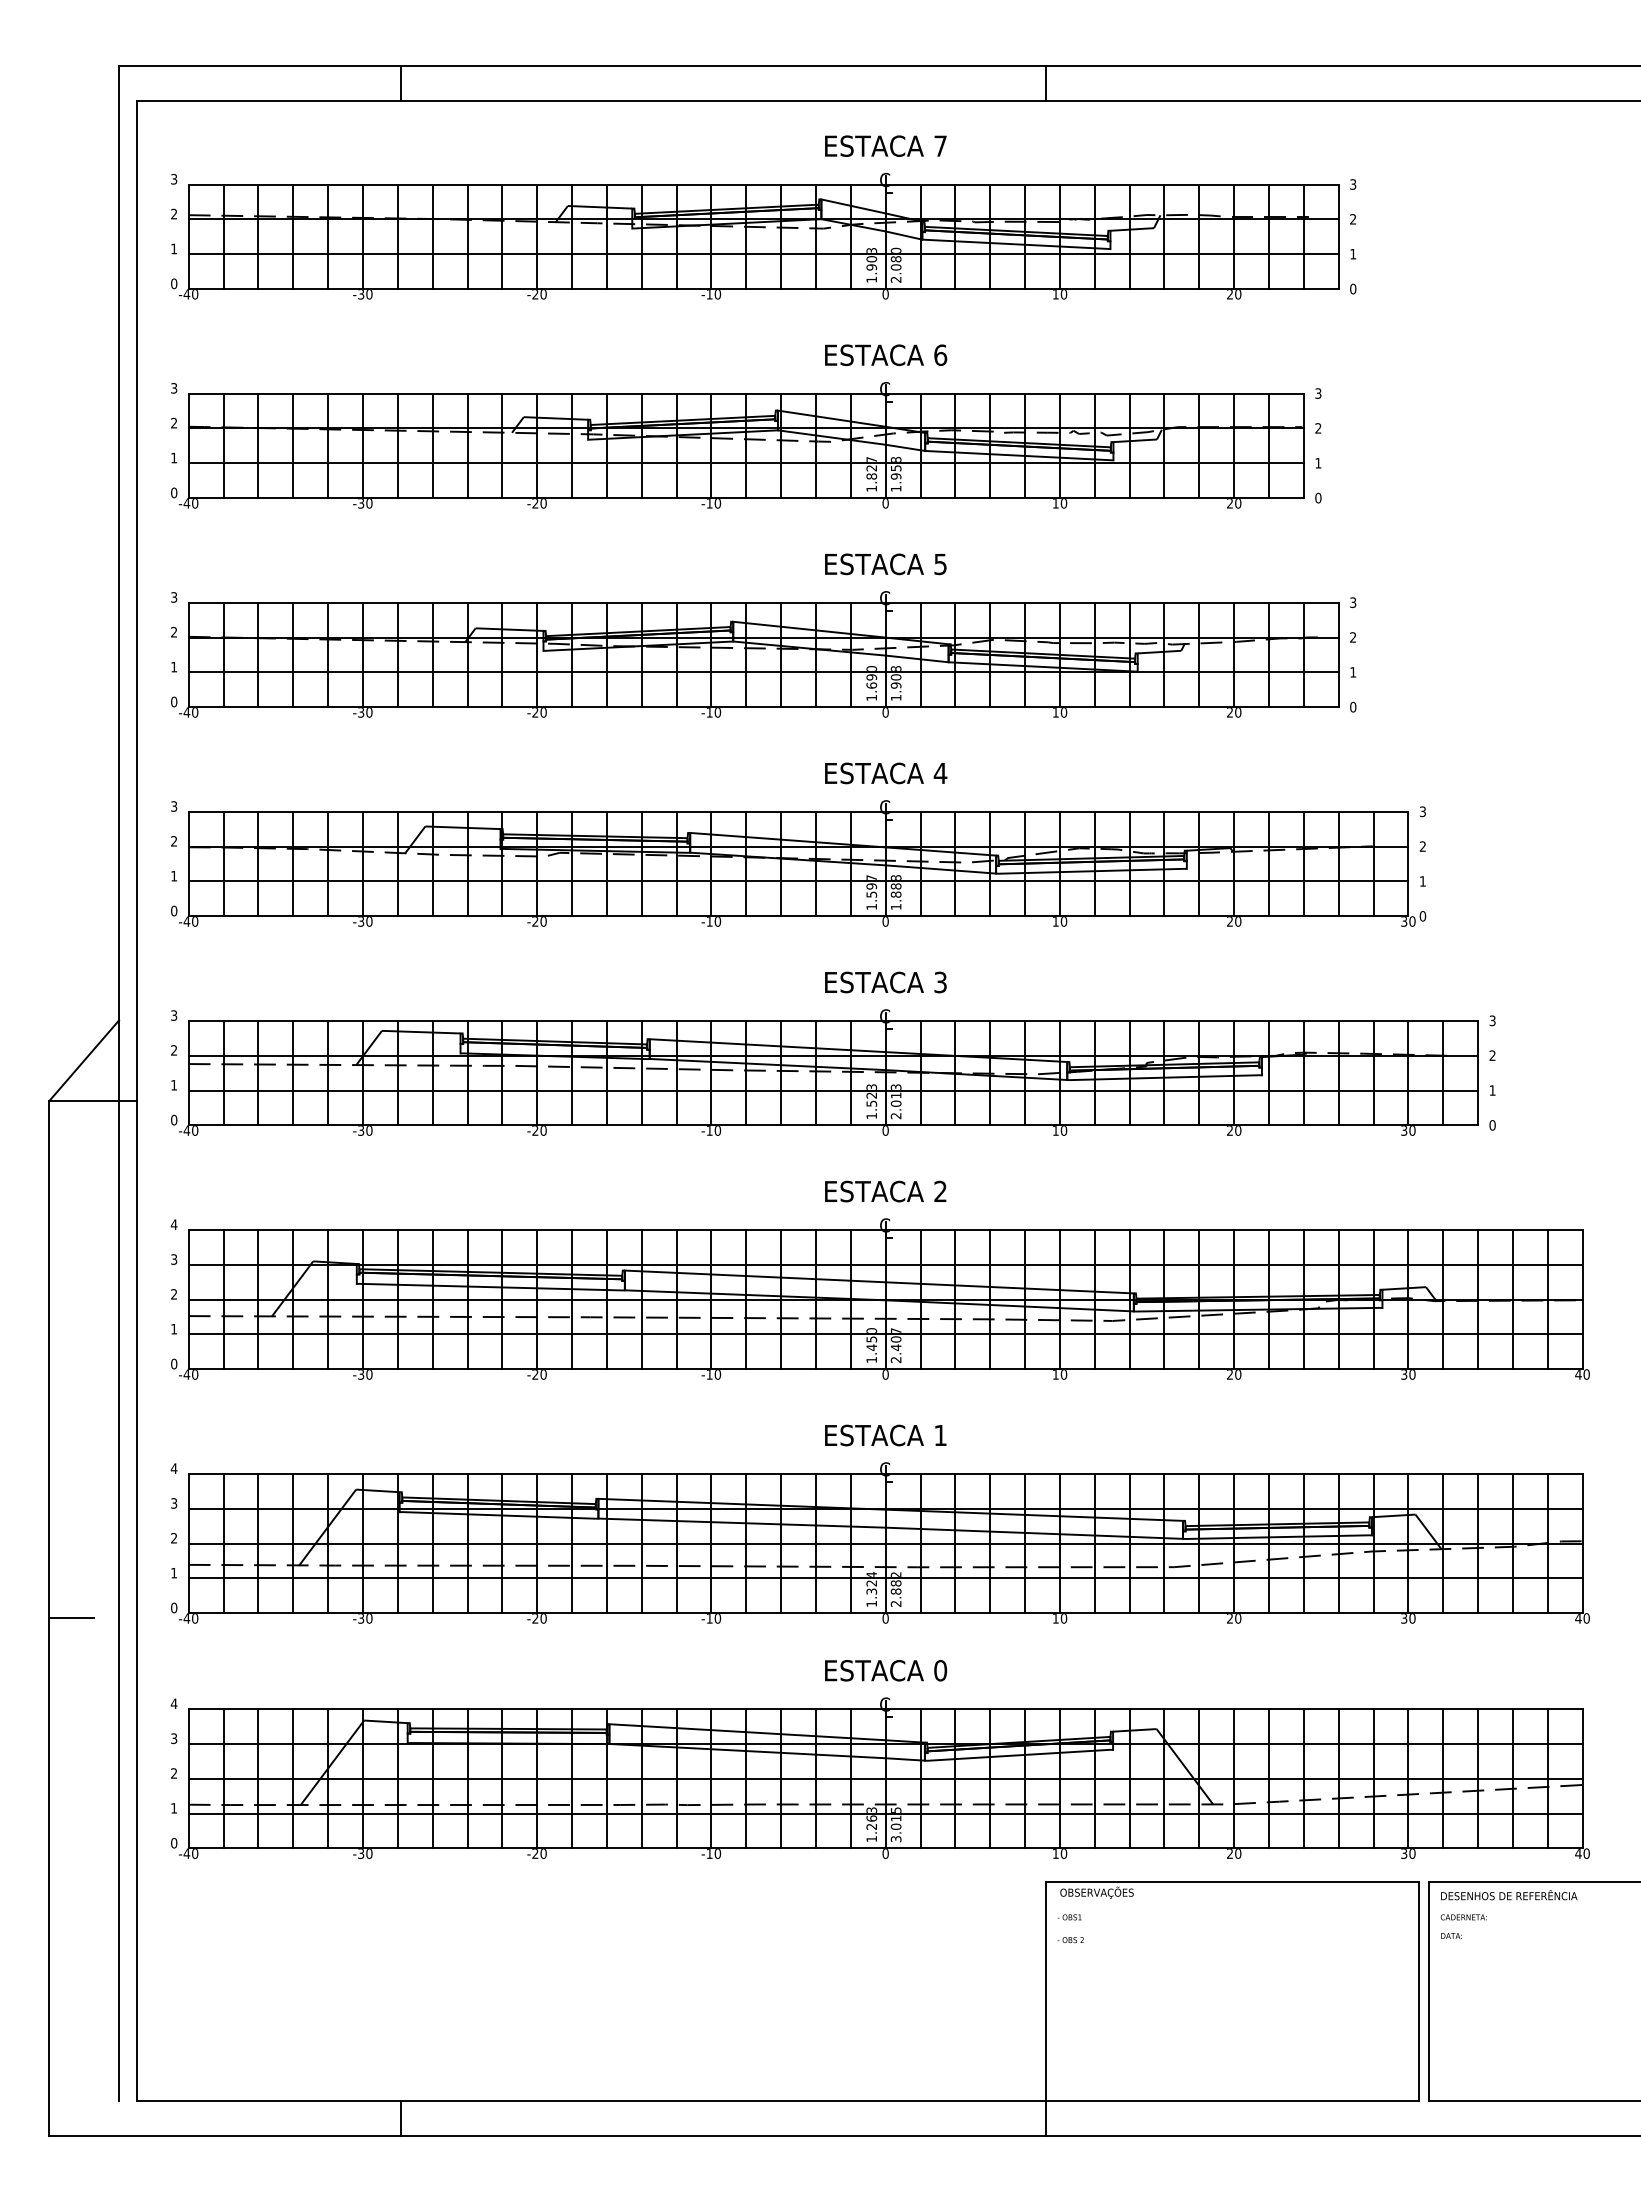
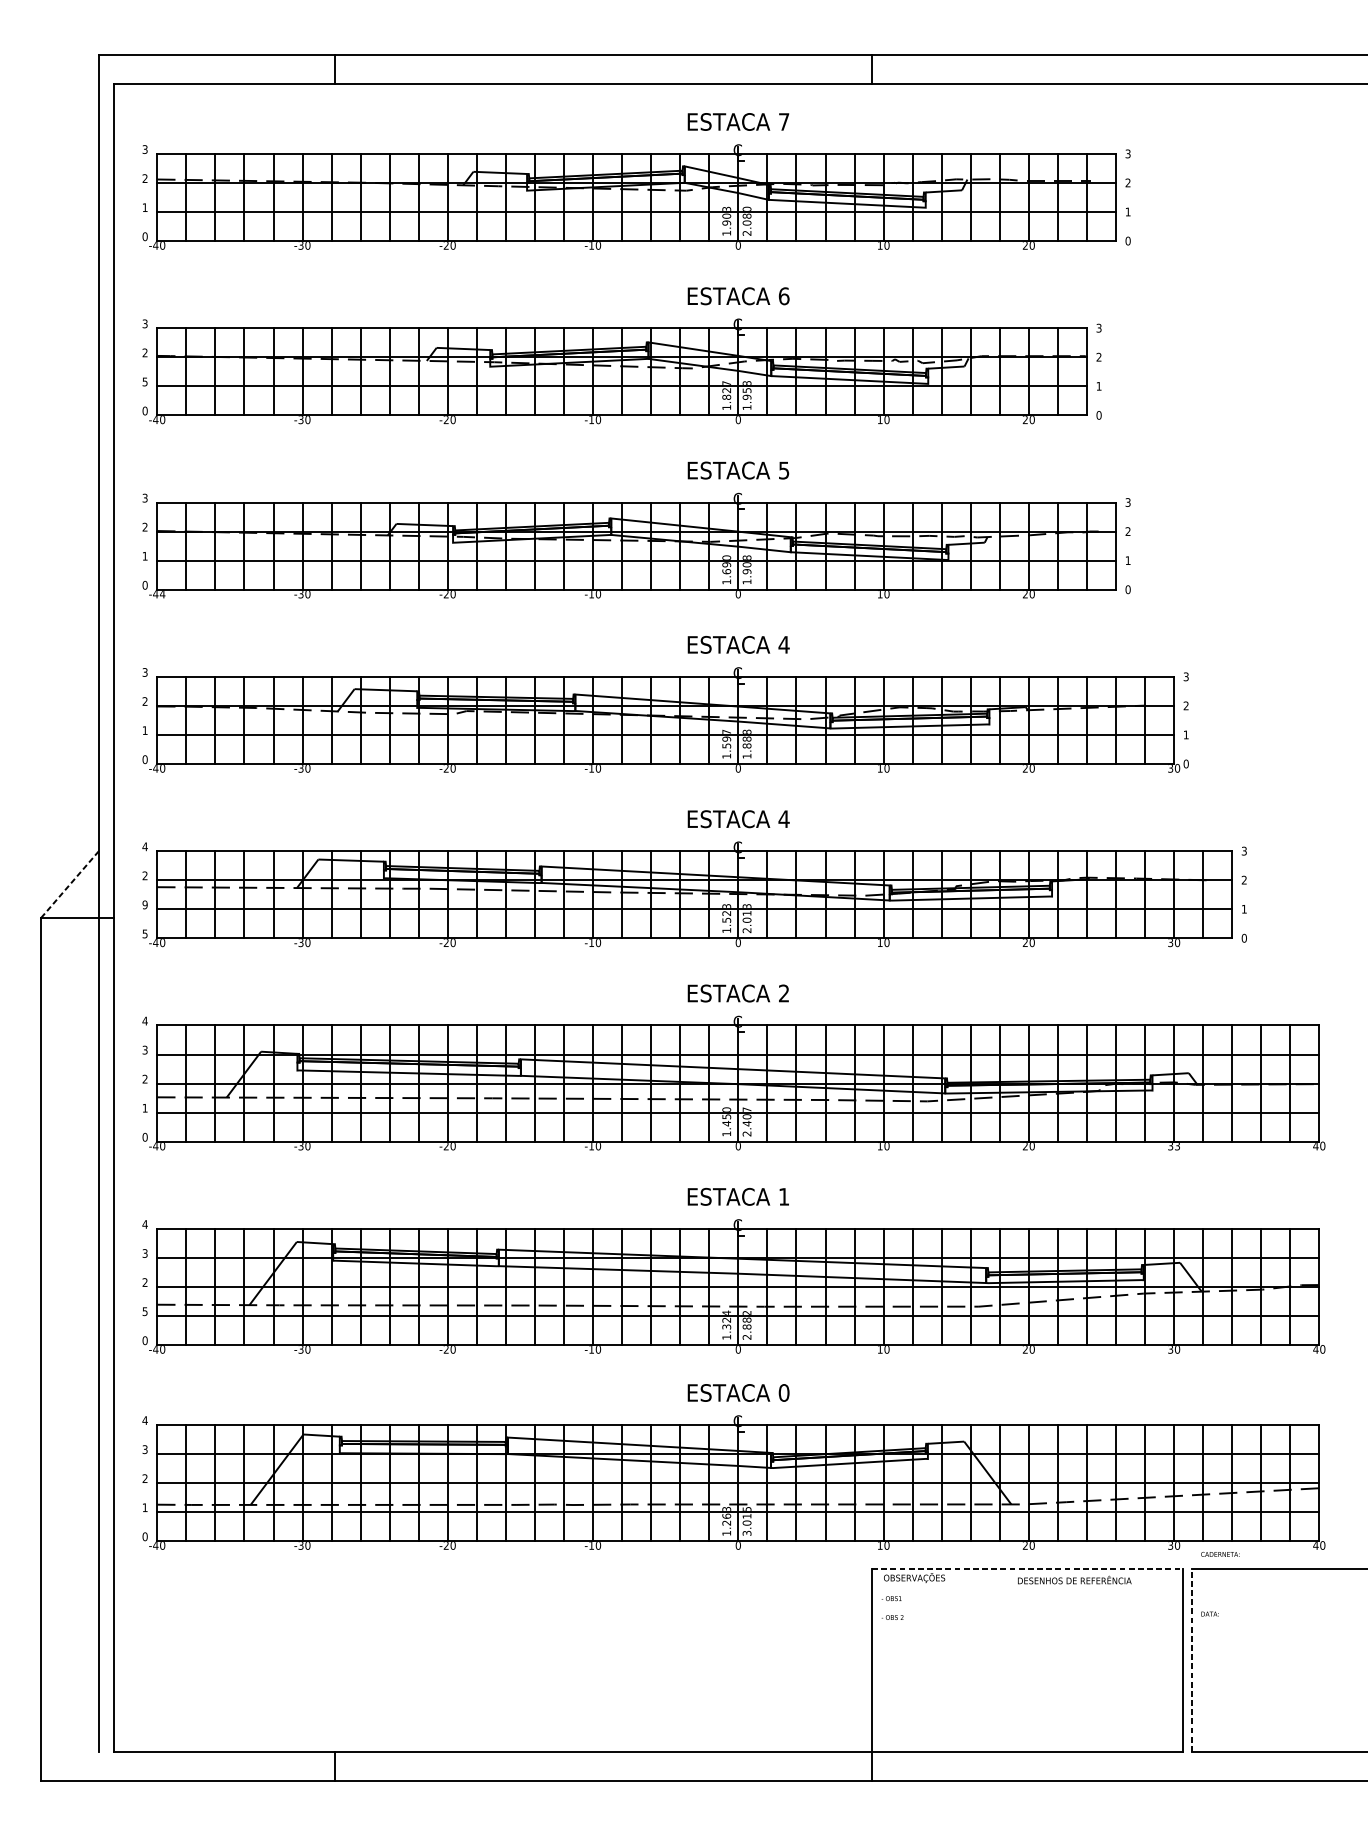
text: (174, 457) -> (145, 381), 1 -> 5
text: (194, 712) -> (162, 594), -40 -> -44
text: (940, 982) -> (784, 819), 3 -> 4
text: (173, 1015) -> (144, 846), 3 -> 4
line: (84, 1060) -> (70, 884), solid -> dashed
text: (174, 1085) -> (145, 905), 1 -> 9
text: (174, 1119) -> (145, 933), 0 -> 5
text: (1412, 1374) -> (1177, 1146), 30 -> 33
text: (174, 1573) -> (145, 1311), 1 -> 5
line: (71, 1618) -> (59, 1349), removed
line: (1232, 1881) -> (1027, 1568), solid -> dashed
text: (1509, 1895) -> (1075, 1580), moved
text: (1463, 1917) -> (1220, 1554), moved
line: (1429, 1991) -> (1191, 1660), solid -> dashed

